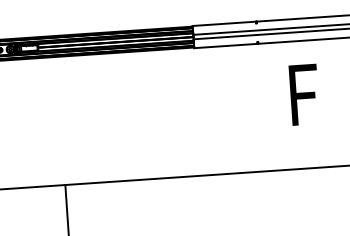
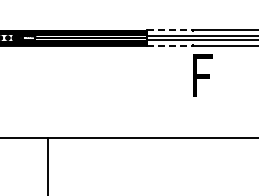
line: (224, 24) -> (169, 30), solid -> dashed
line: (225, 46) -> (169, 46), solid -> dashed
text: (304, 94) -> (202, 75), moved

